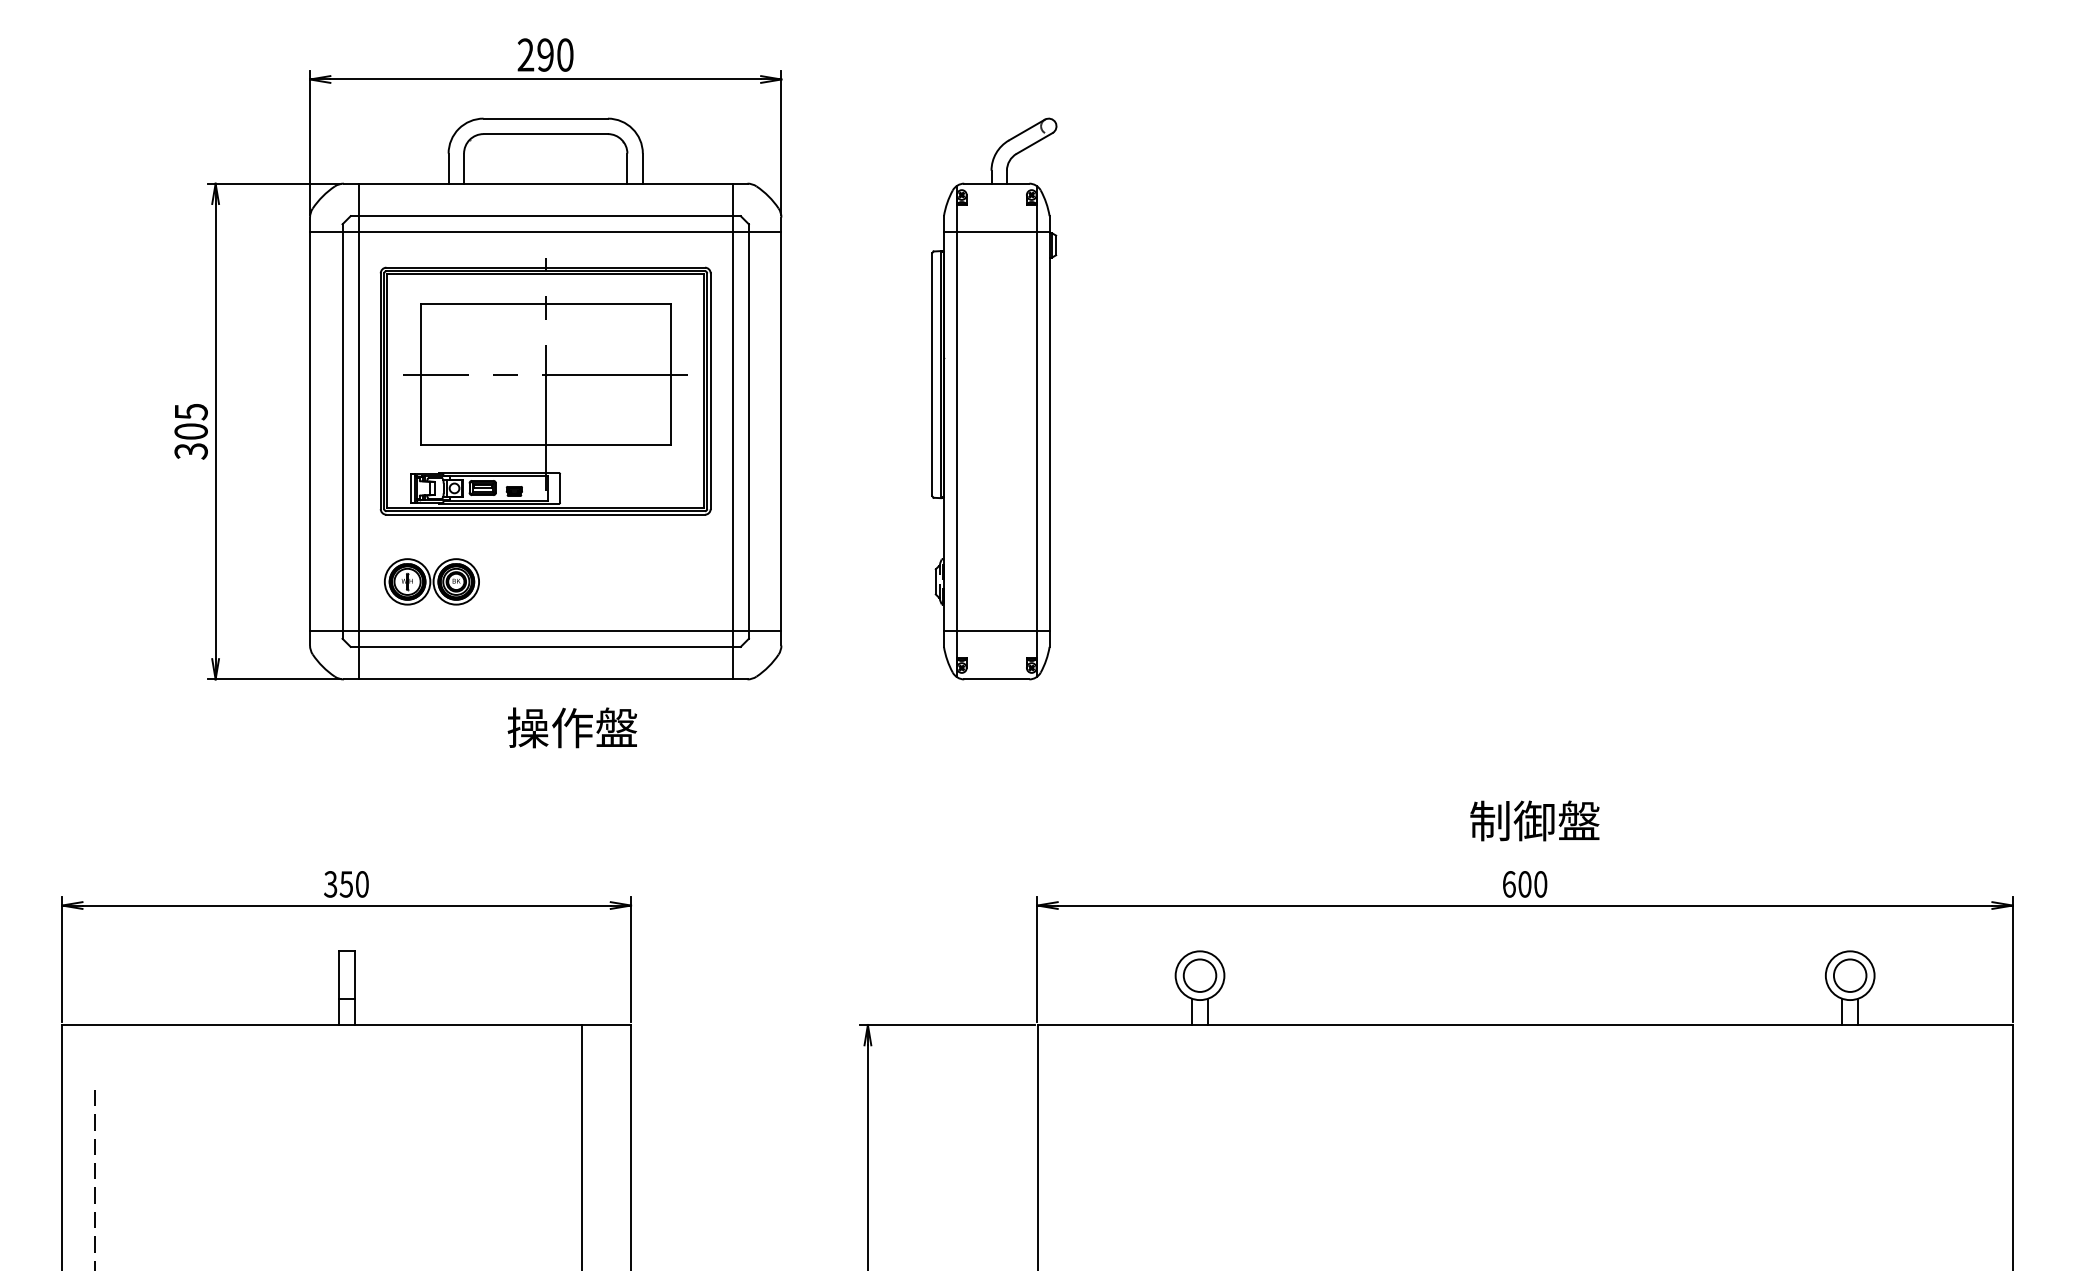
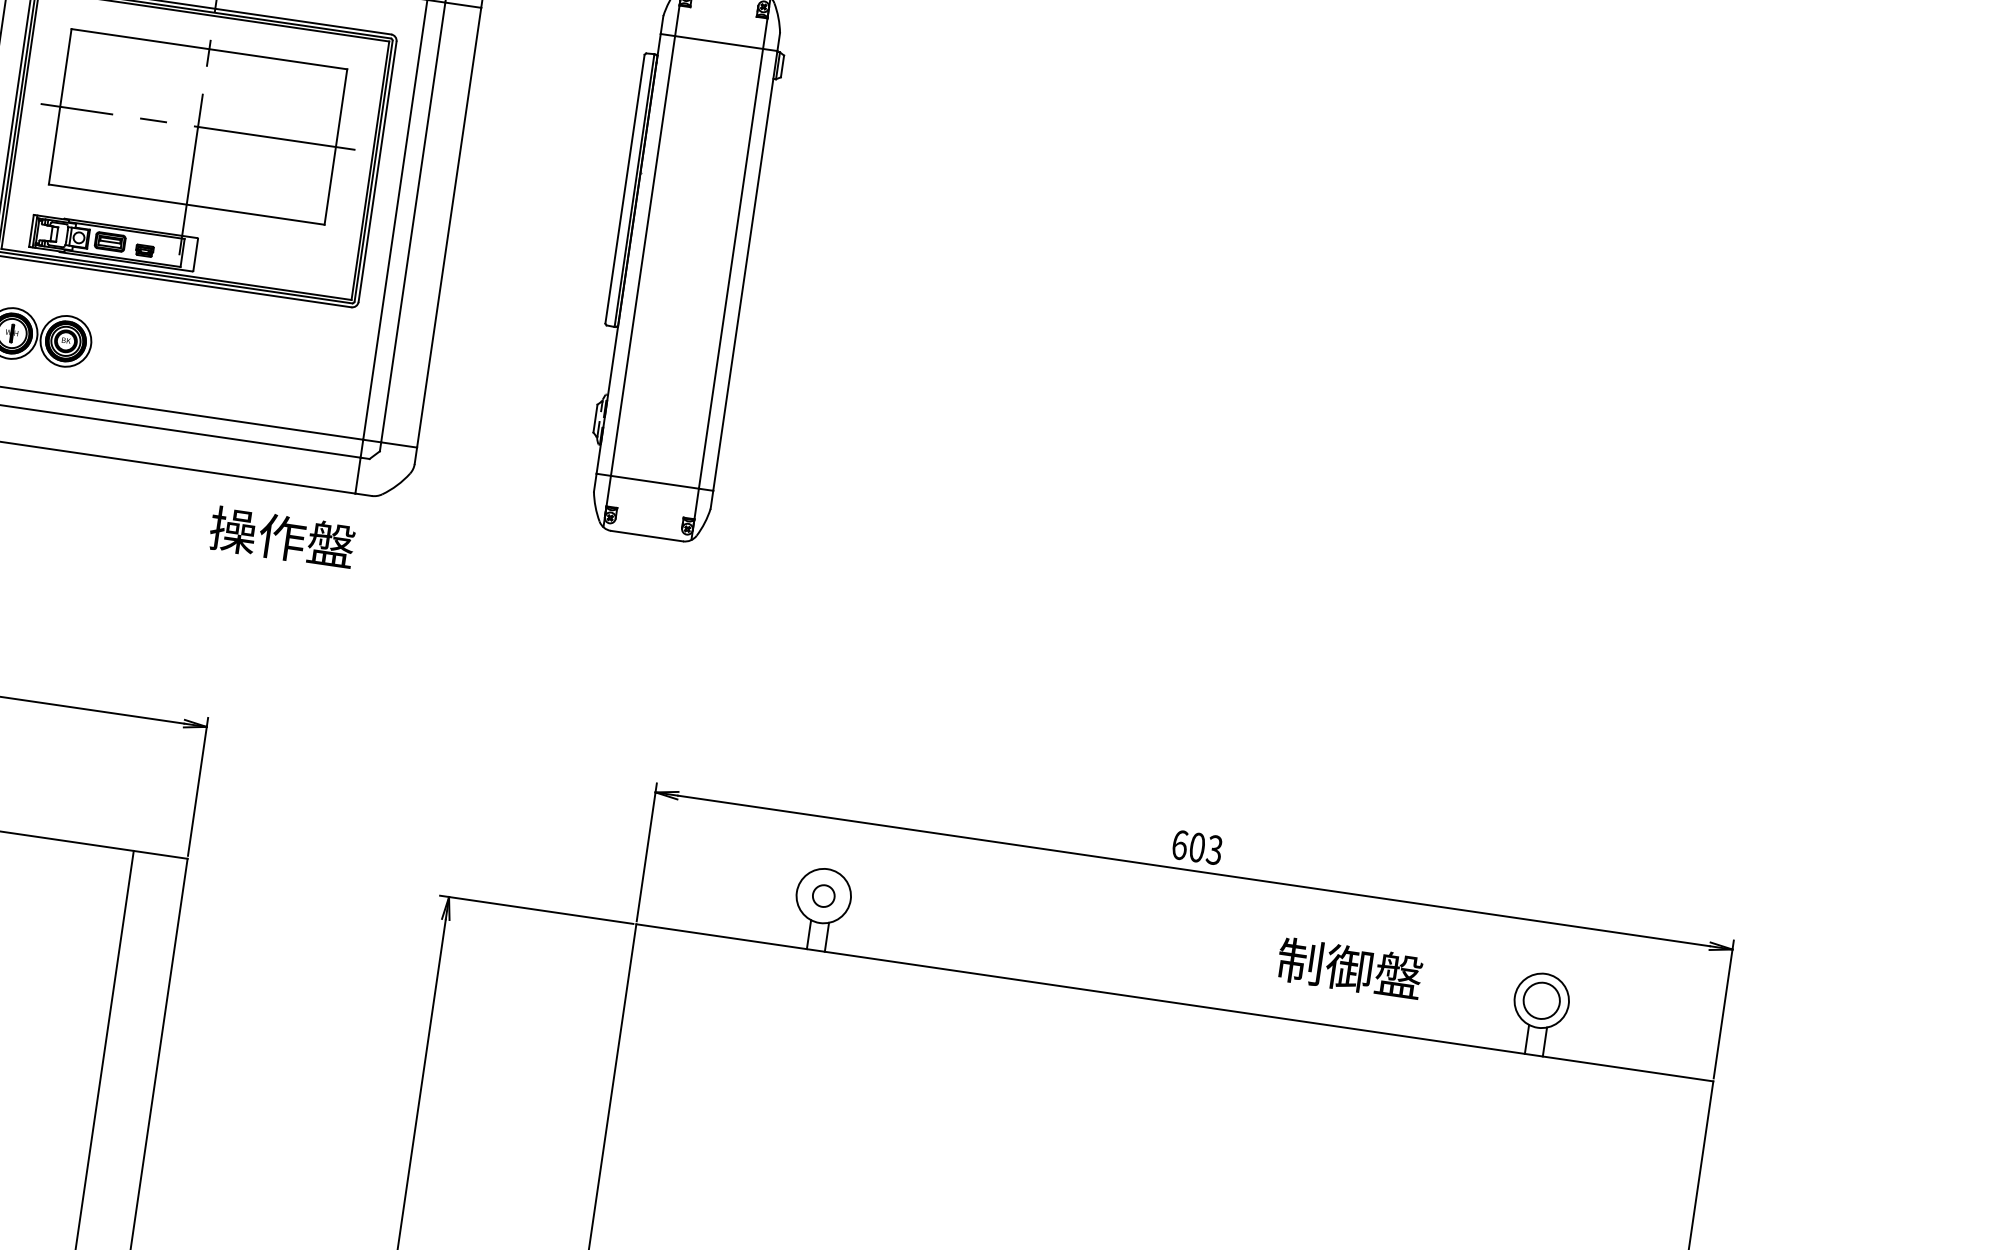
text: (571, 727) -> (281, 537), moved
text: (1534, 820) -> (1349, 968), moved
text: (1540, 884) -> (1214, 850), 600 -> 603
circle: (1199, 975) -> (823, 895), size x0.6

